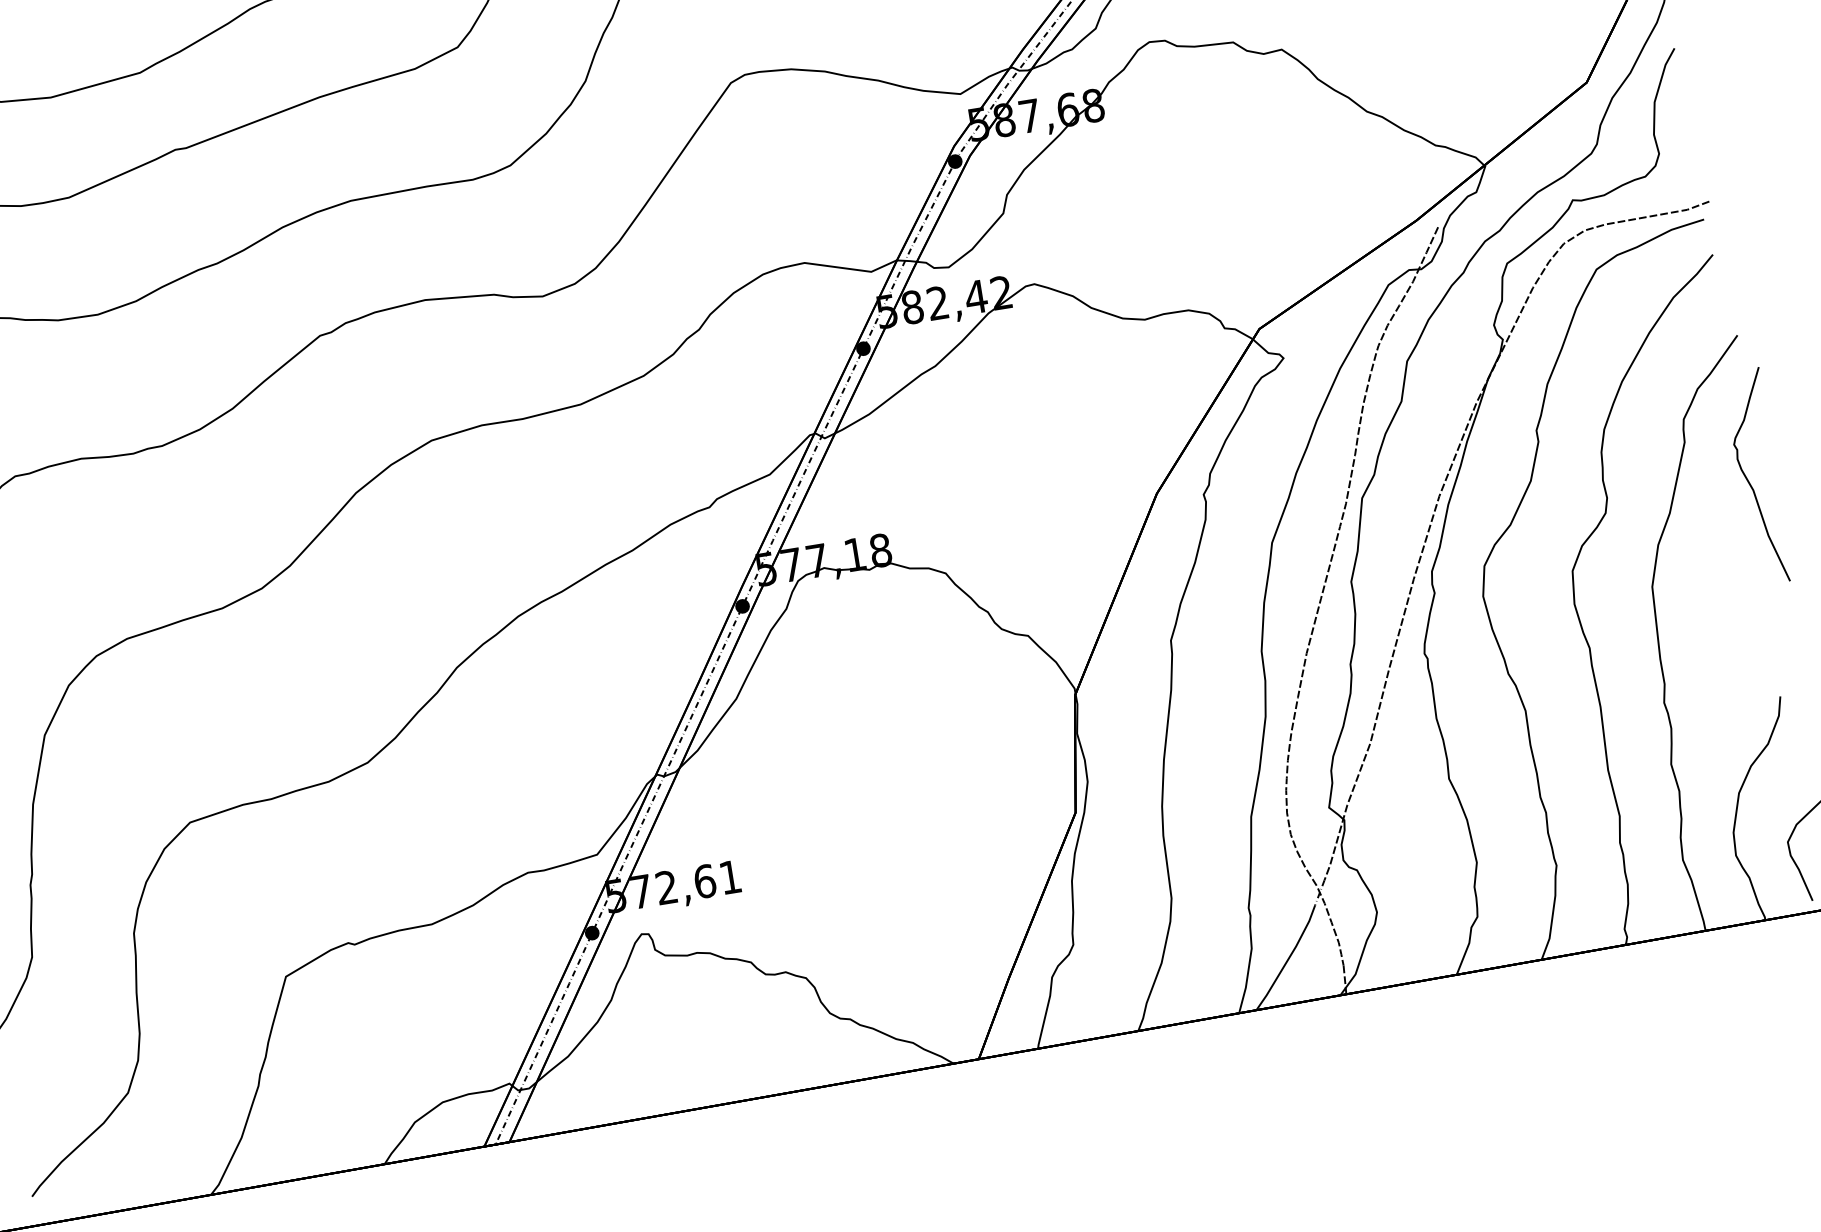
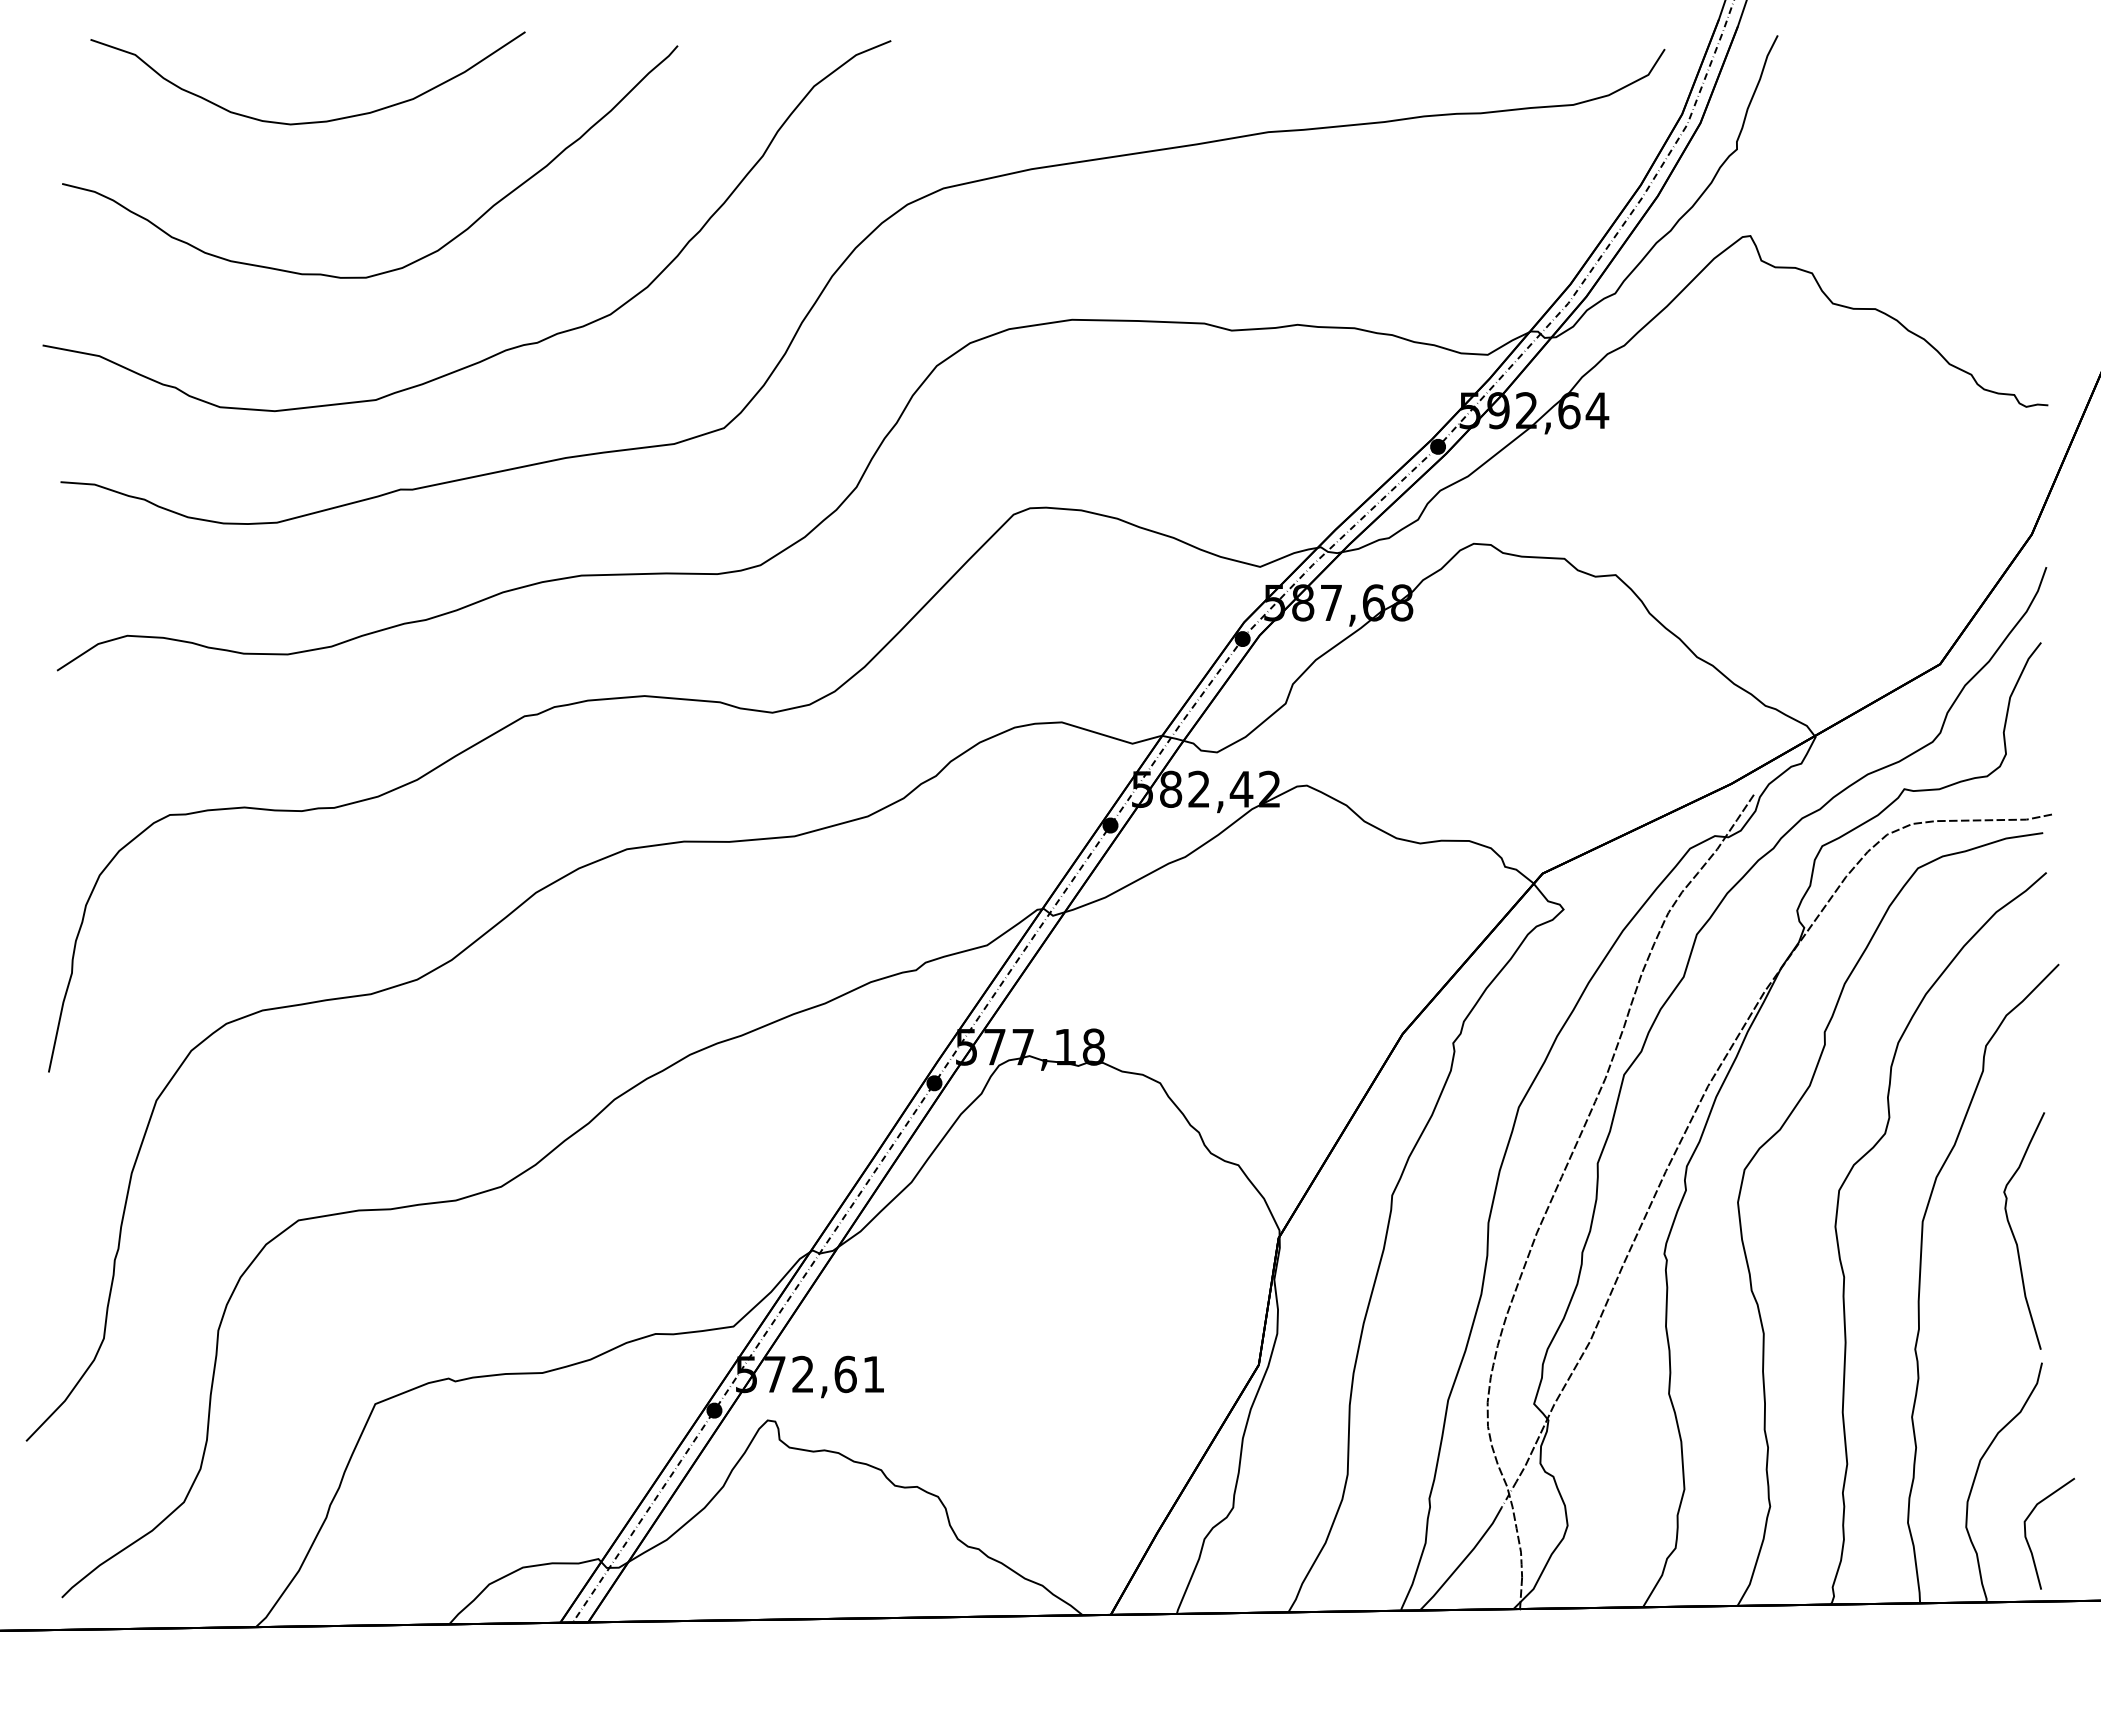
curve: (1749, 481) -> (2014, 1234), moved

